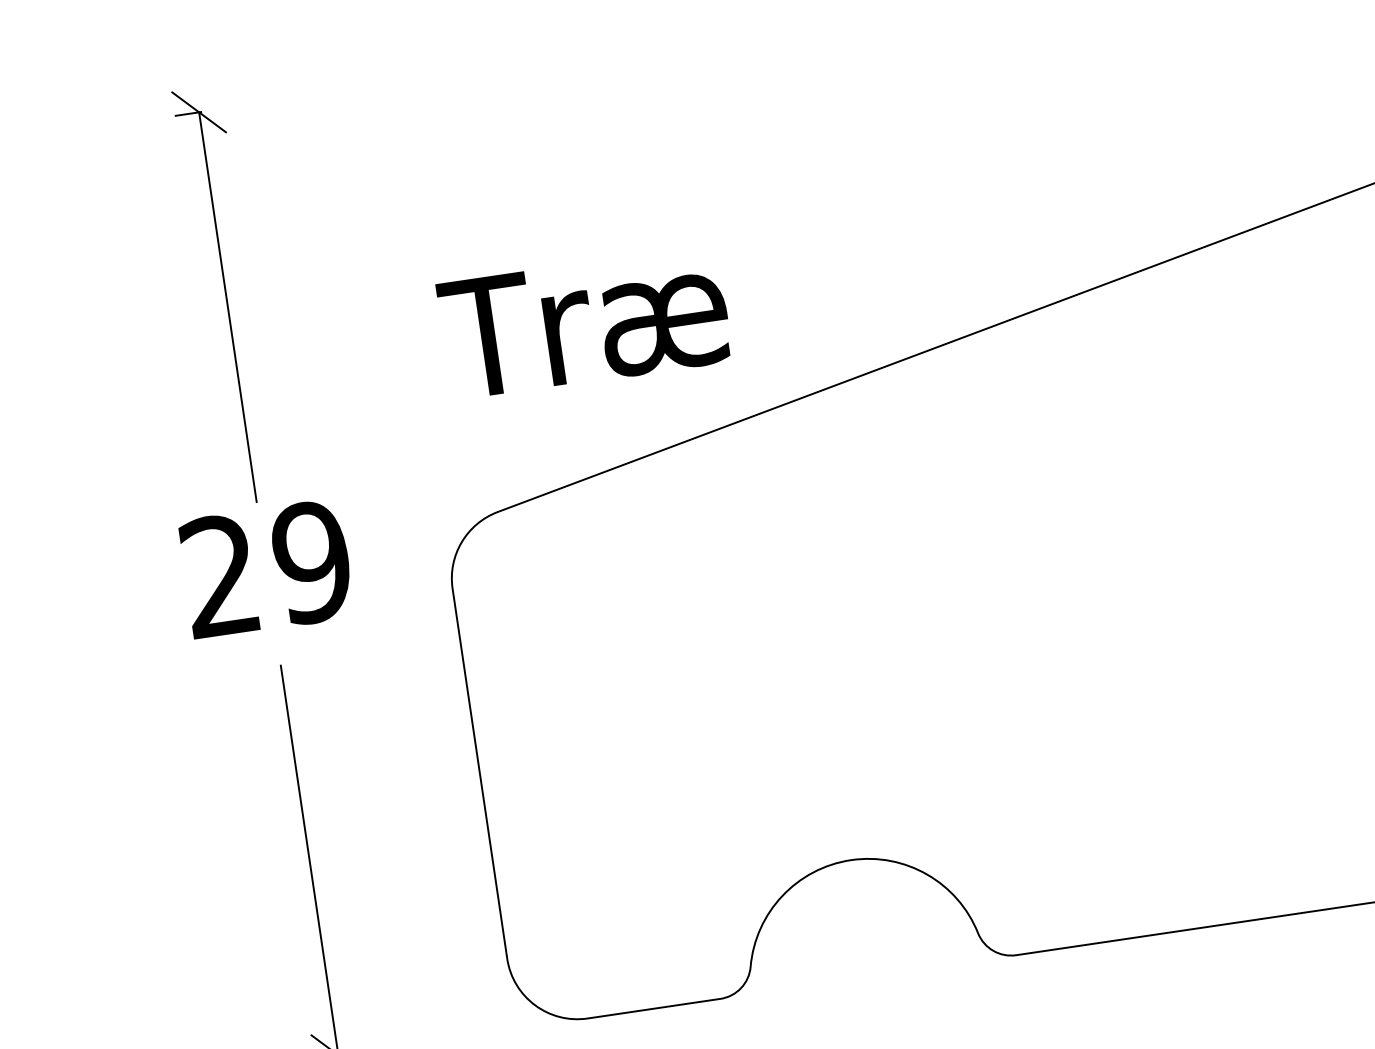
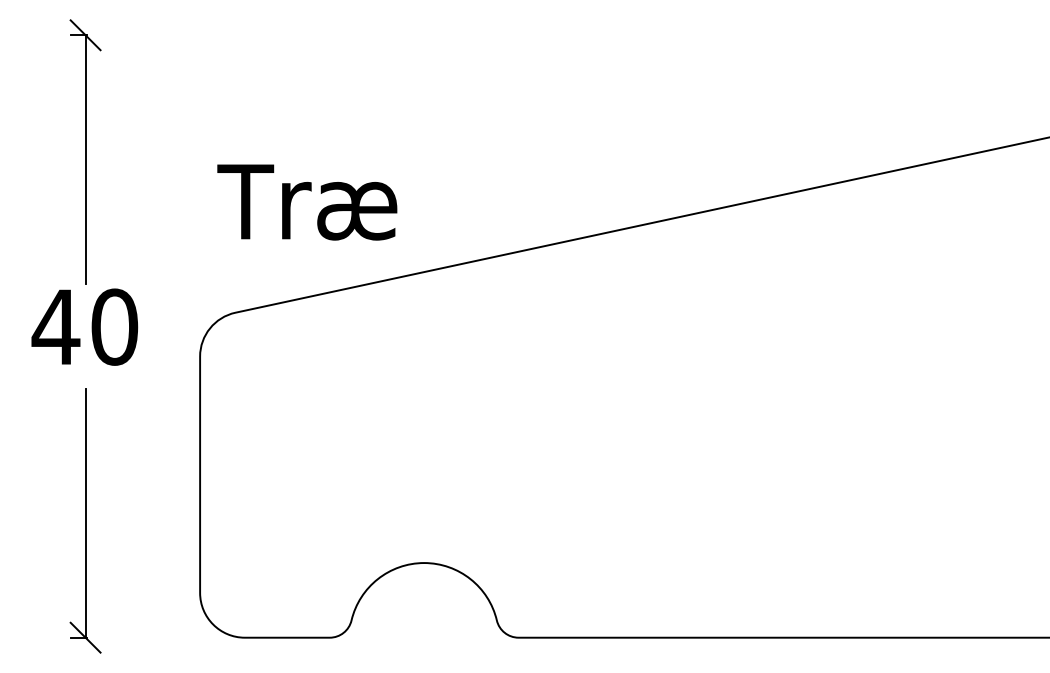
text: (264, 568) -> (84, 326), 29 -> 40

